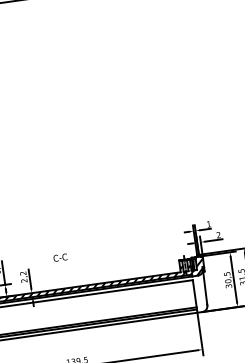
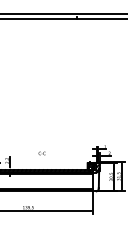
text: (59, 257) -> (41, 153), moved

